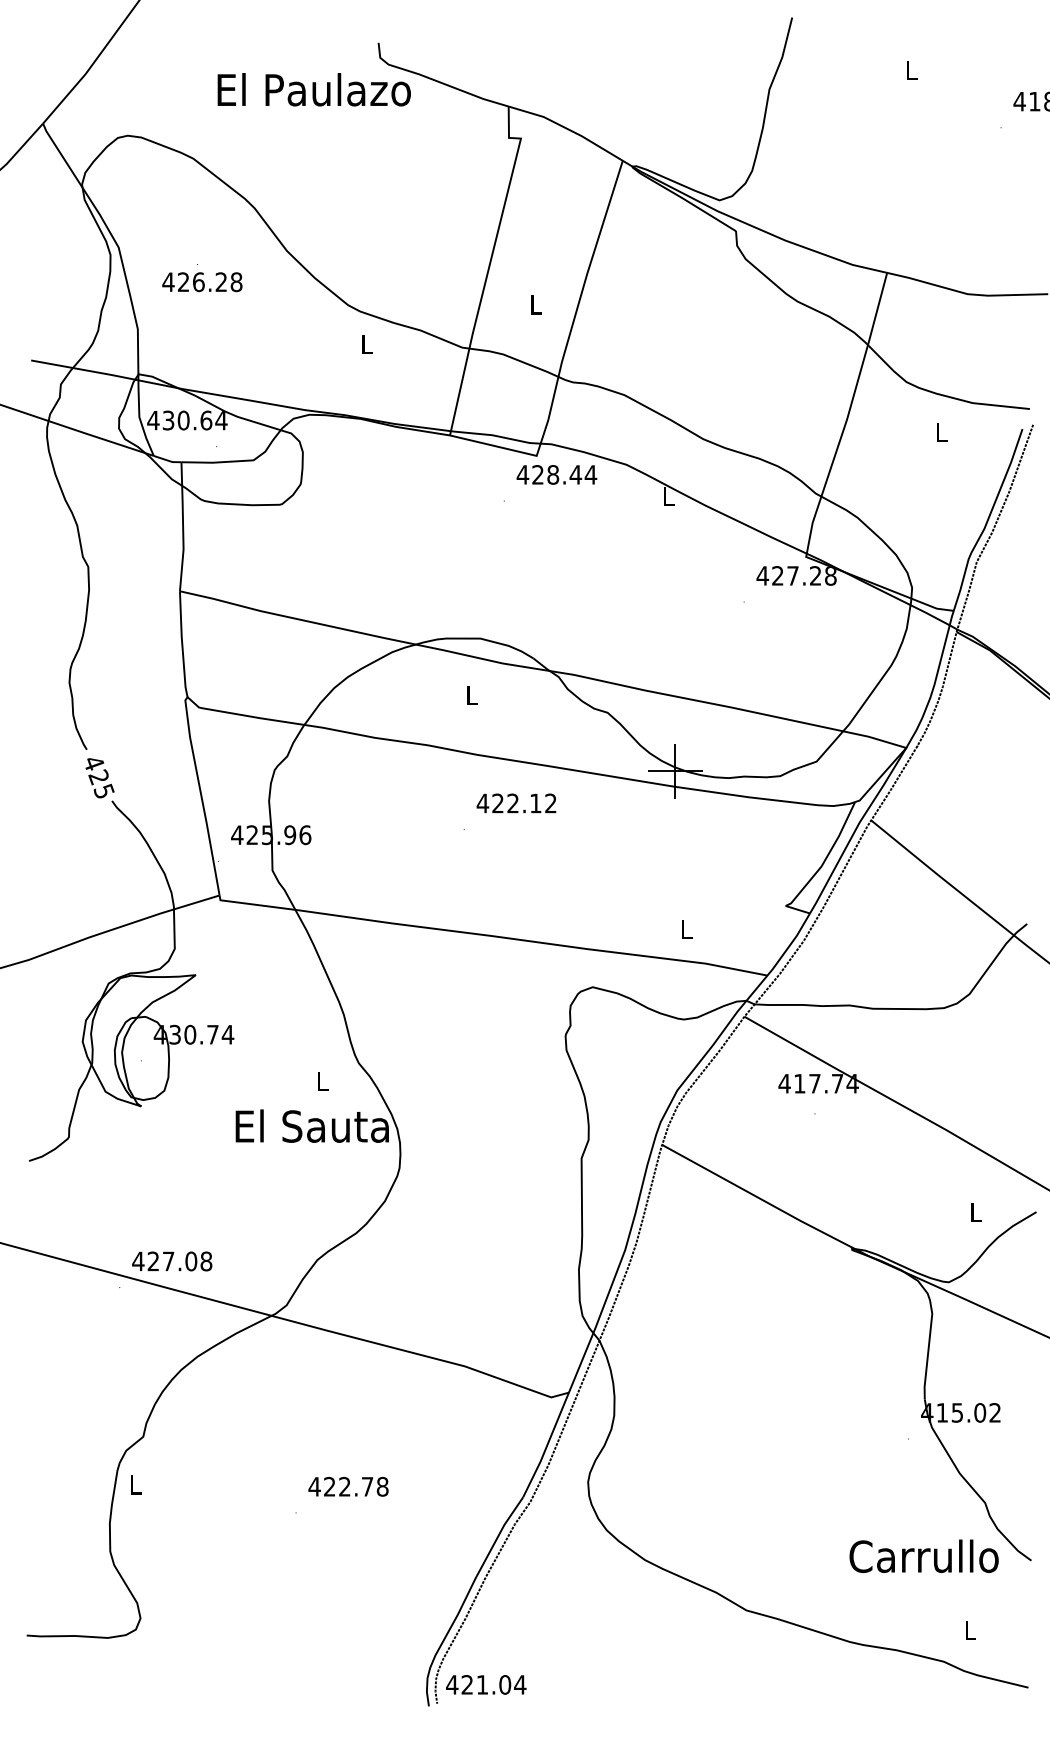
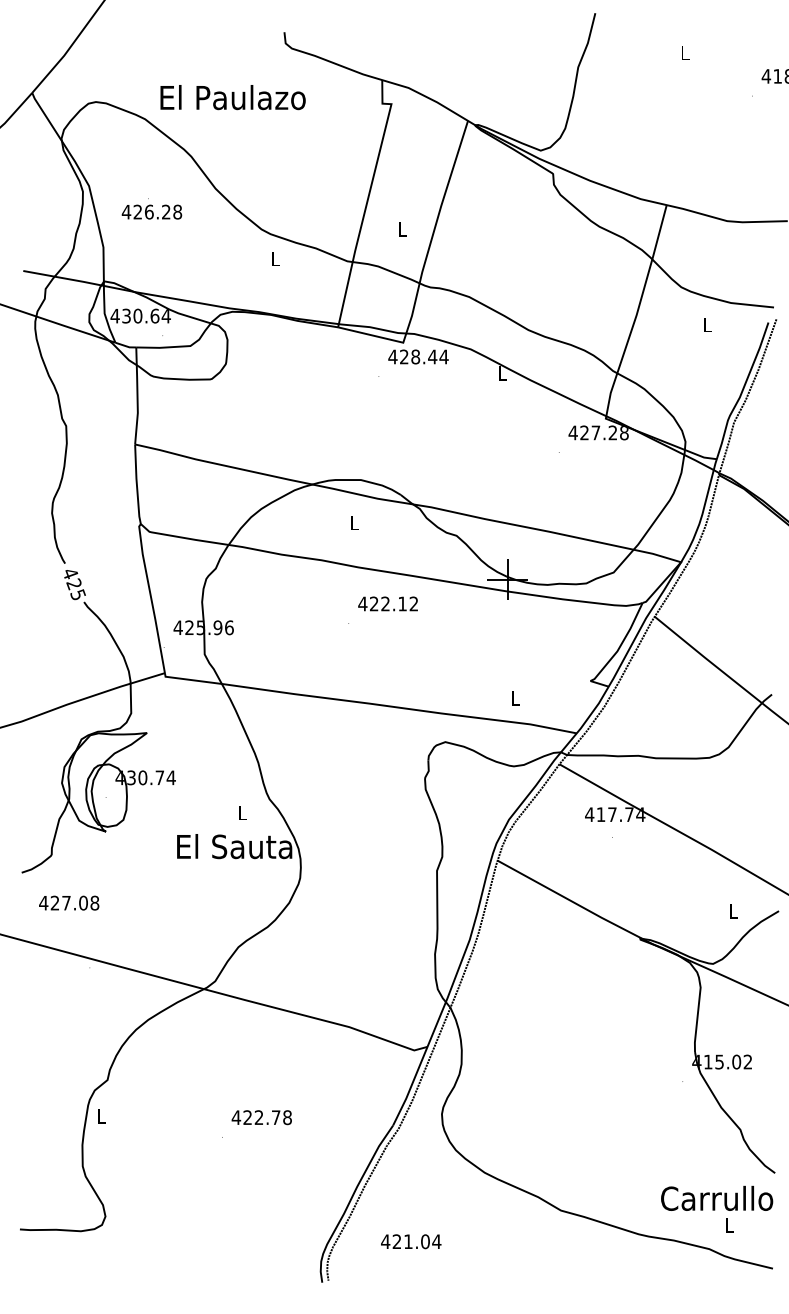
text: (313, 89) -> (232, 97), moved
text: (172, 1261) -> (69, 903), moved
text: (923, 1556) -> (716, 1198), moved
text: (486, 1684) -> (411, 1241), moved

